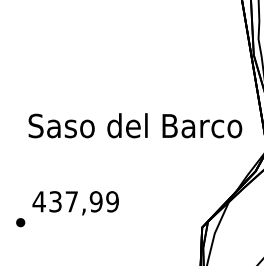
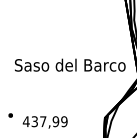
text: (74, 203) -> (44, 122), moved

